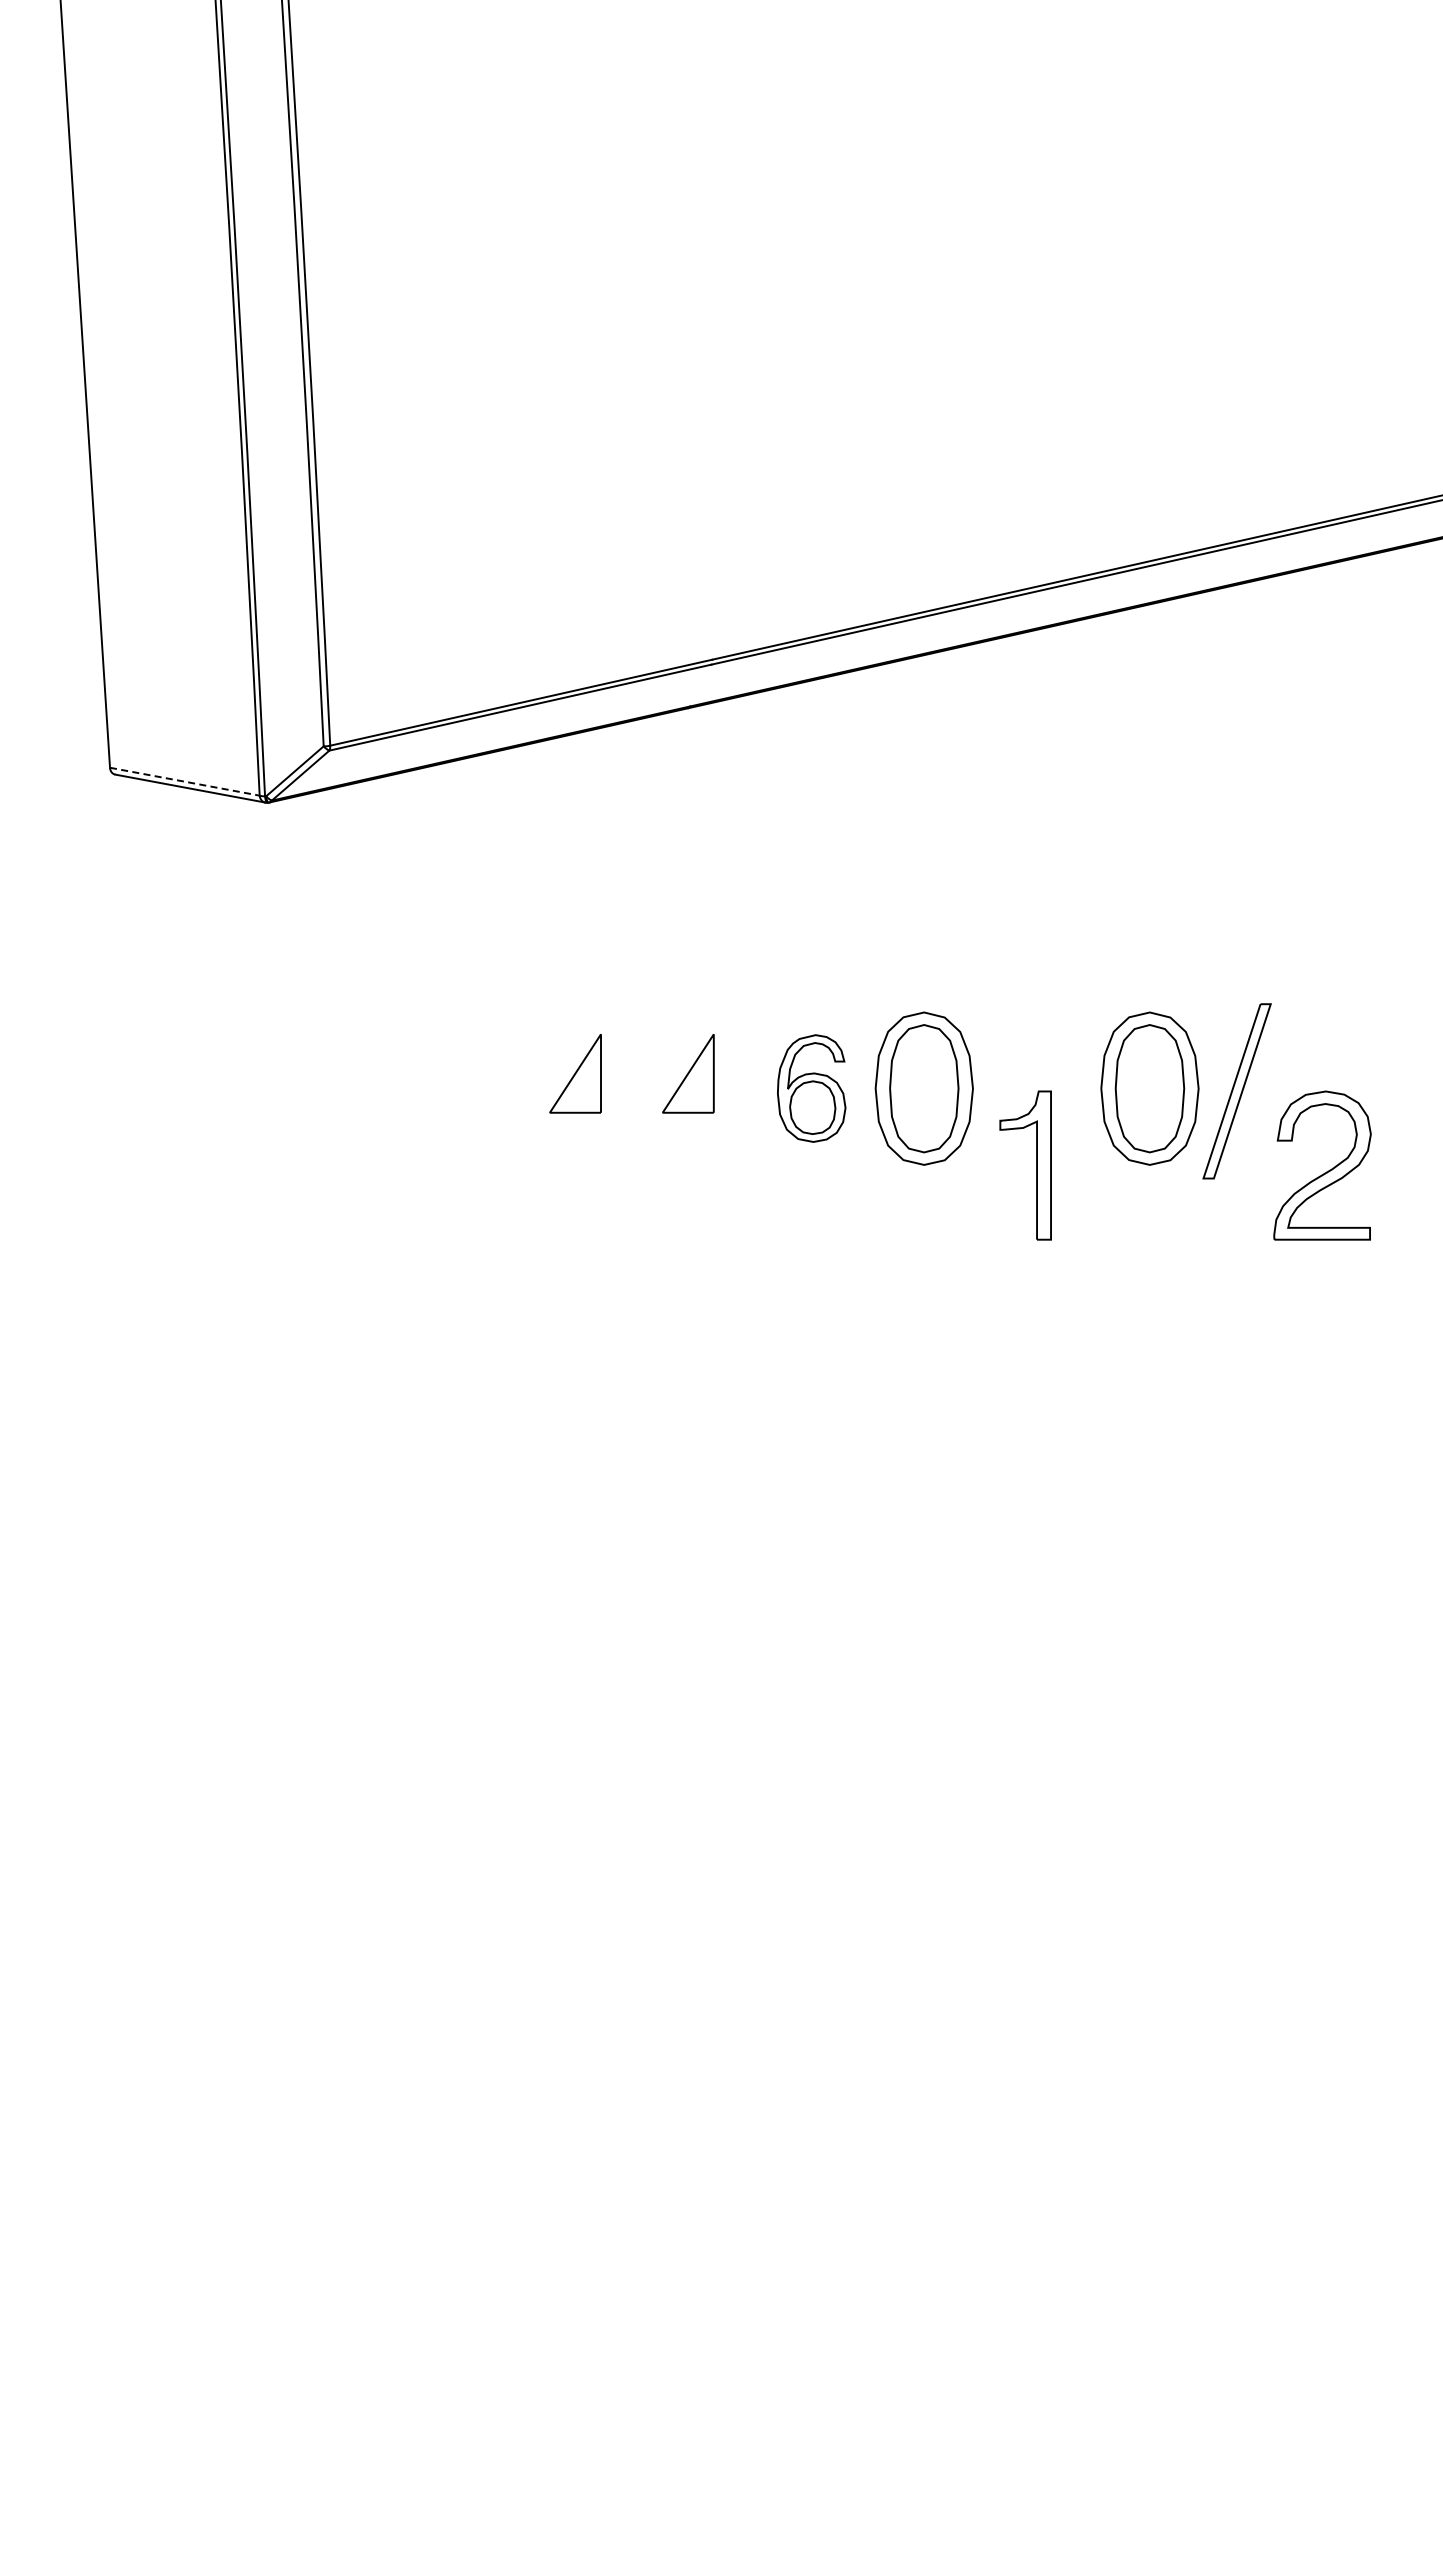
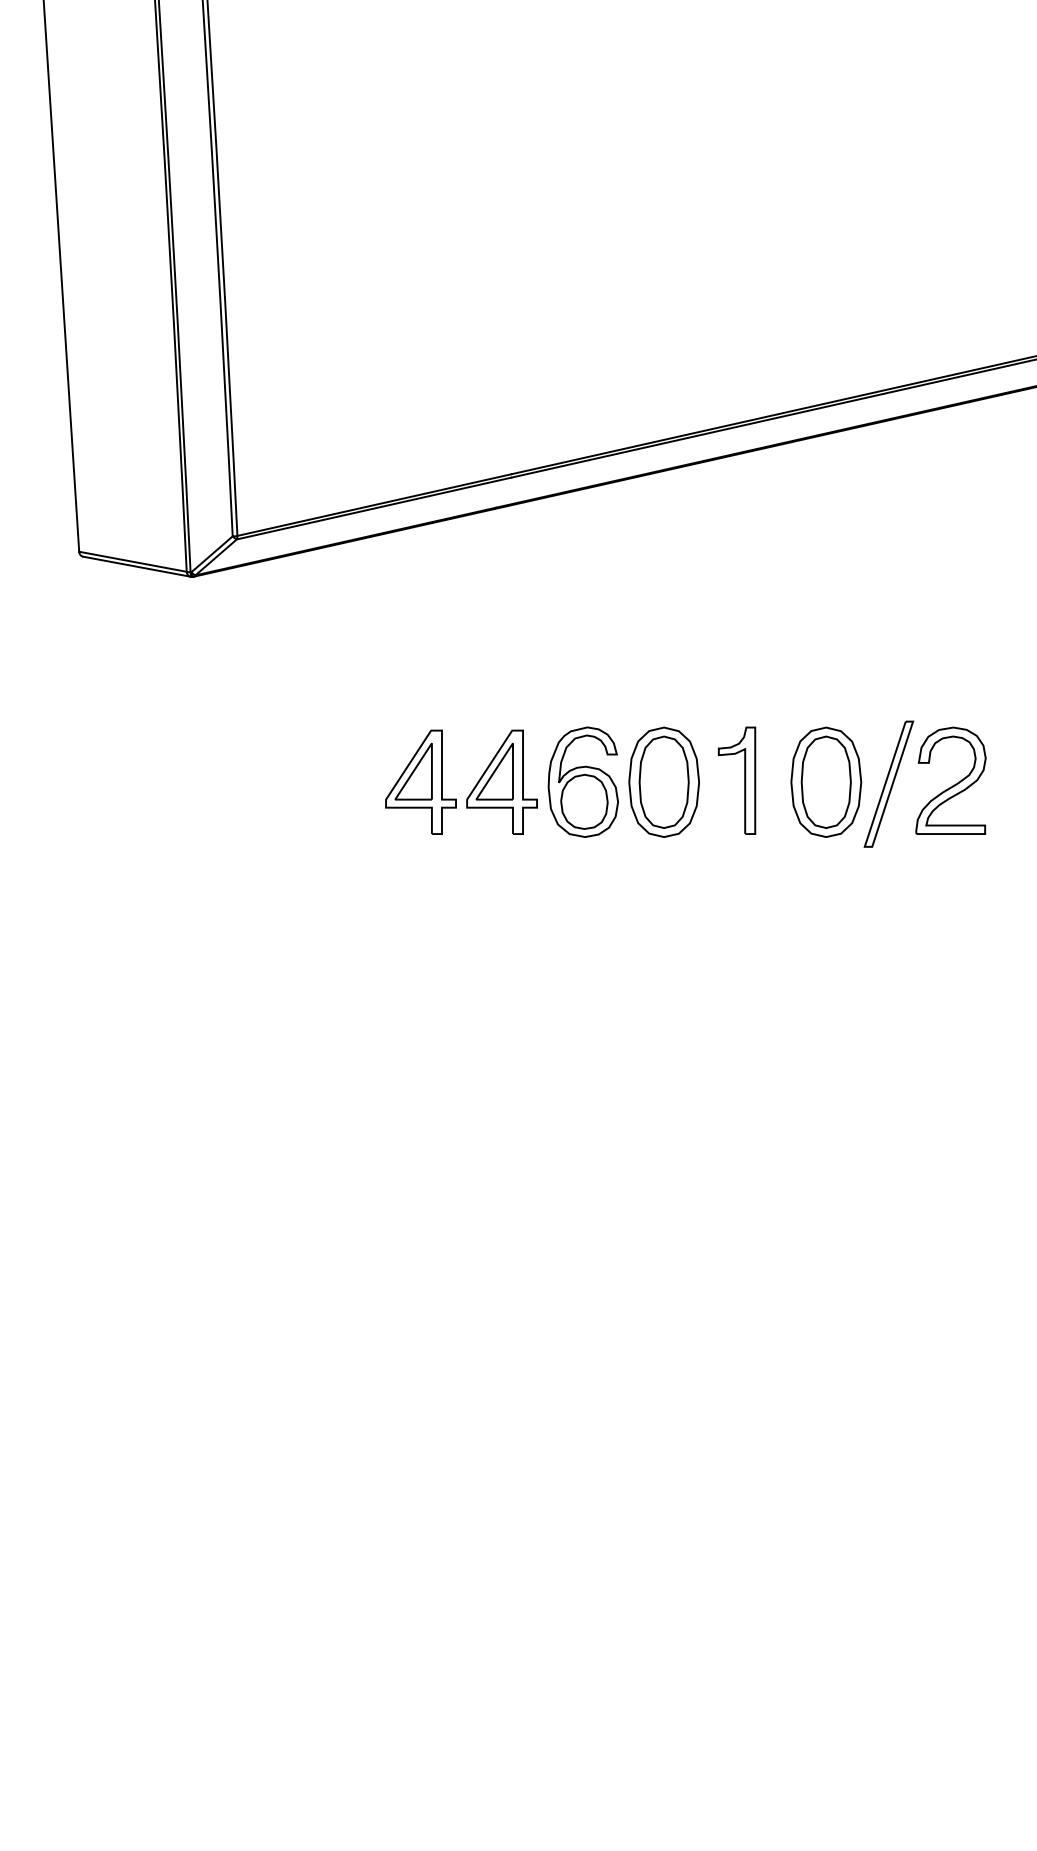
line: (185, 781) -> (133, 561), dashed -> solid
part: (585, 1088) -> (420, 782), added
part: (698, 1088) -> (501, 782), added
part: (811, 1088) -> (583, 782), size x1.43
part: (1036, 1165) -> (744, 780), moved
part: (1326, 1171) -> (953, 785), moved

